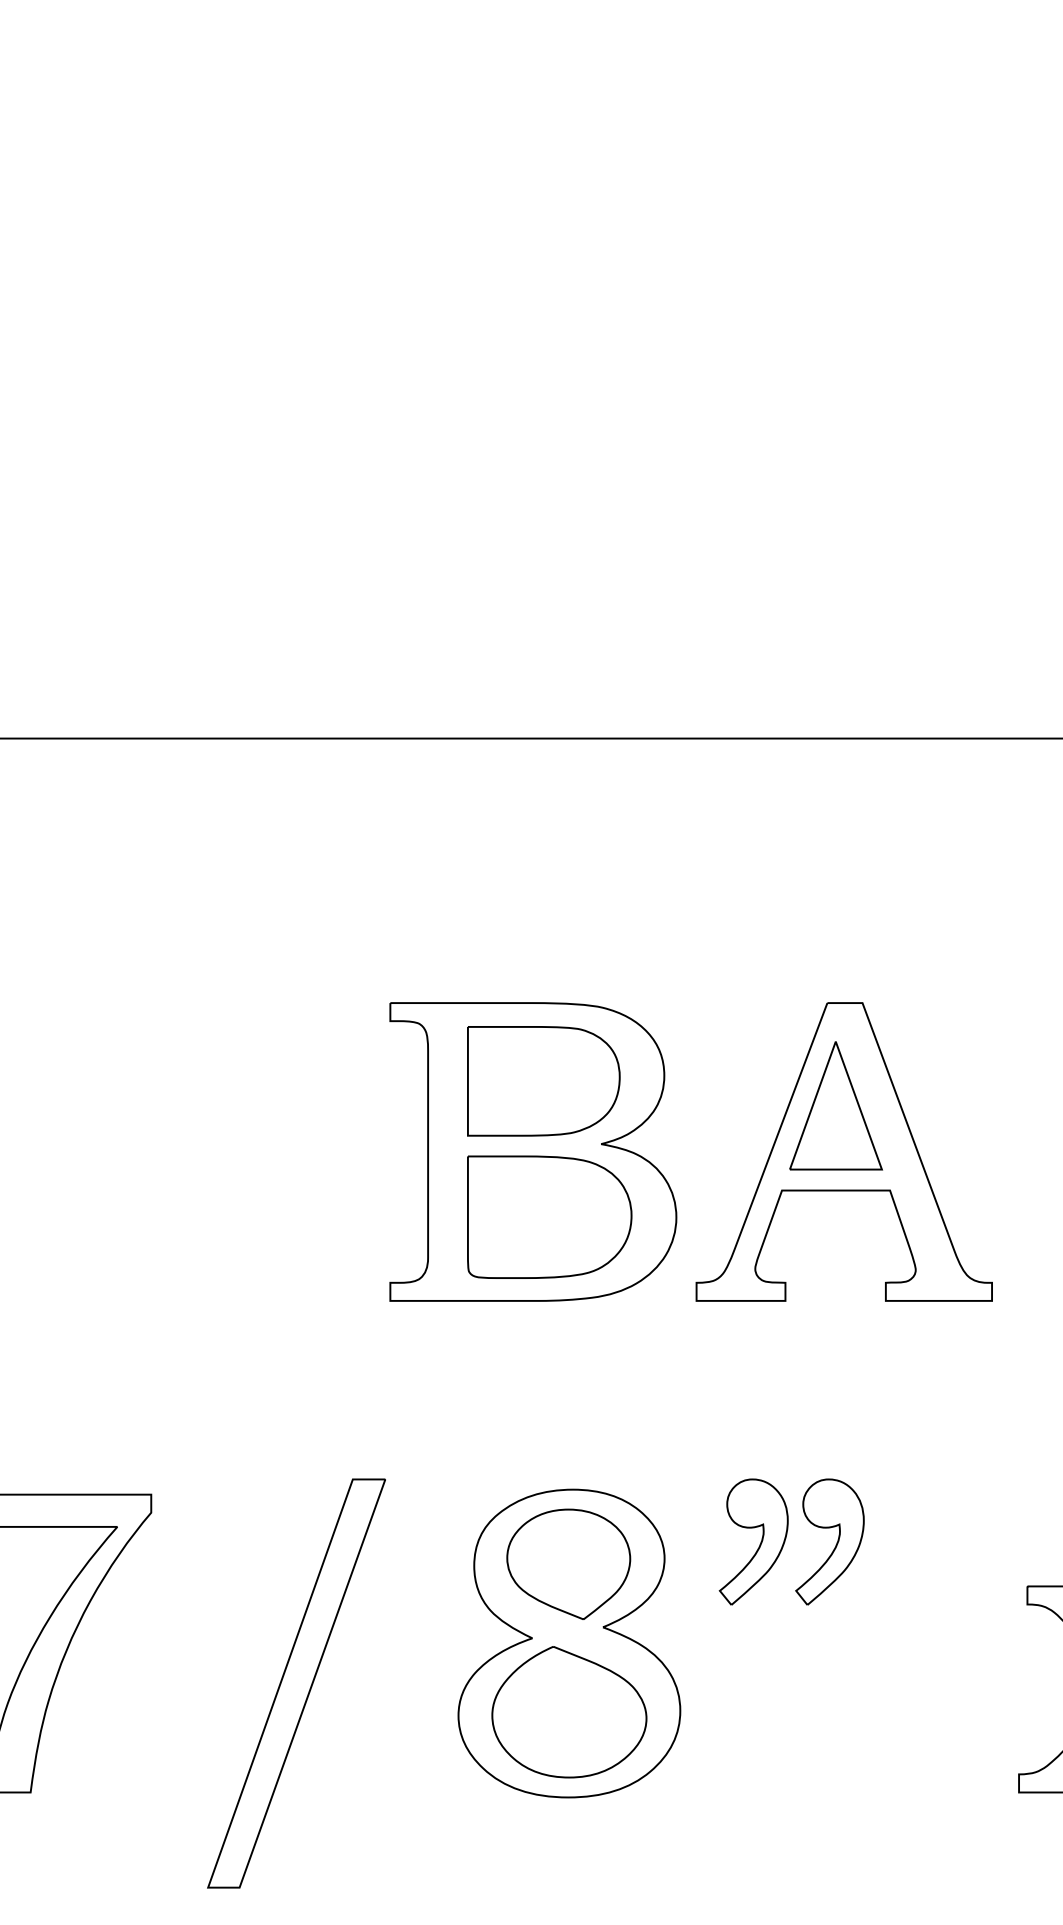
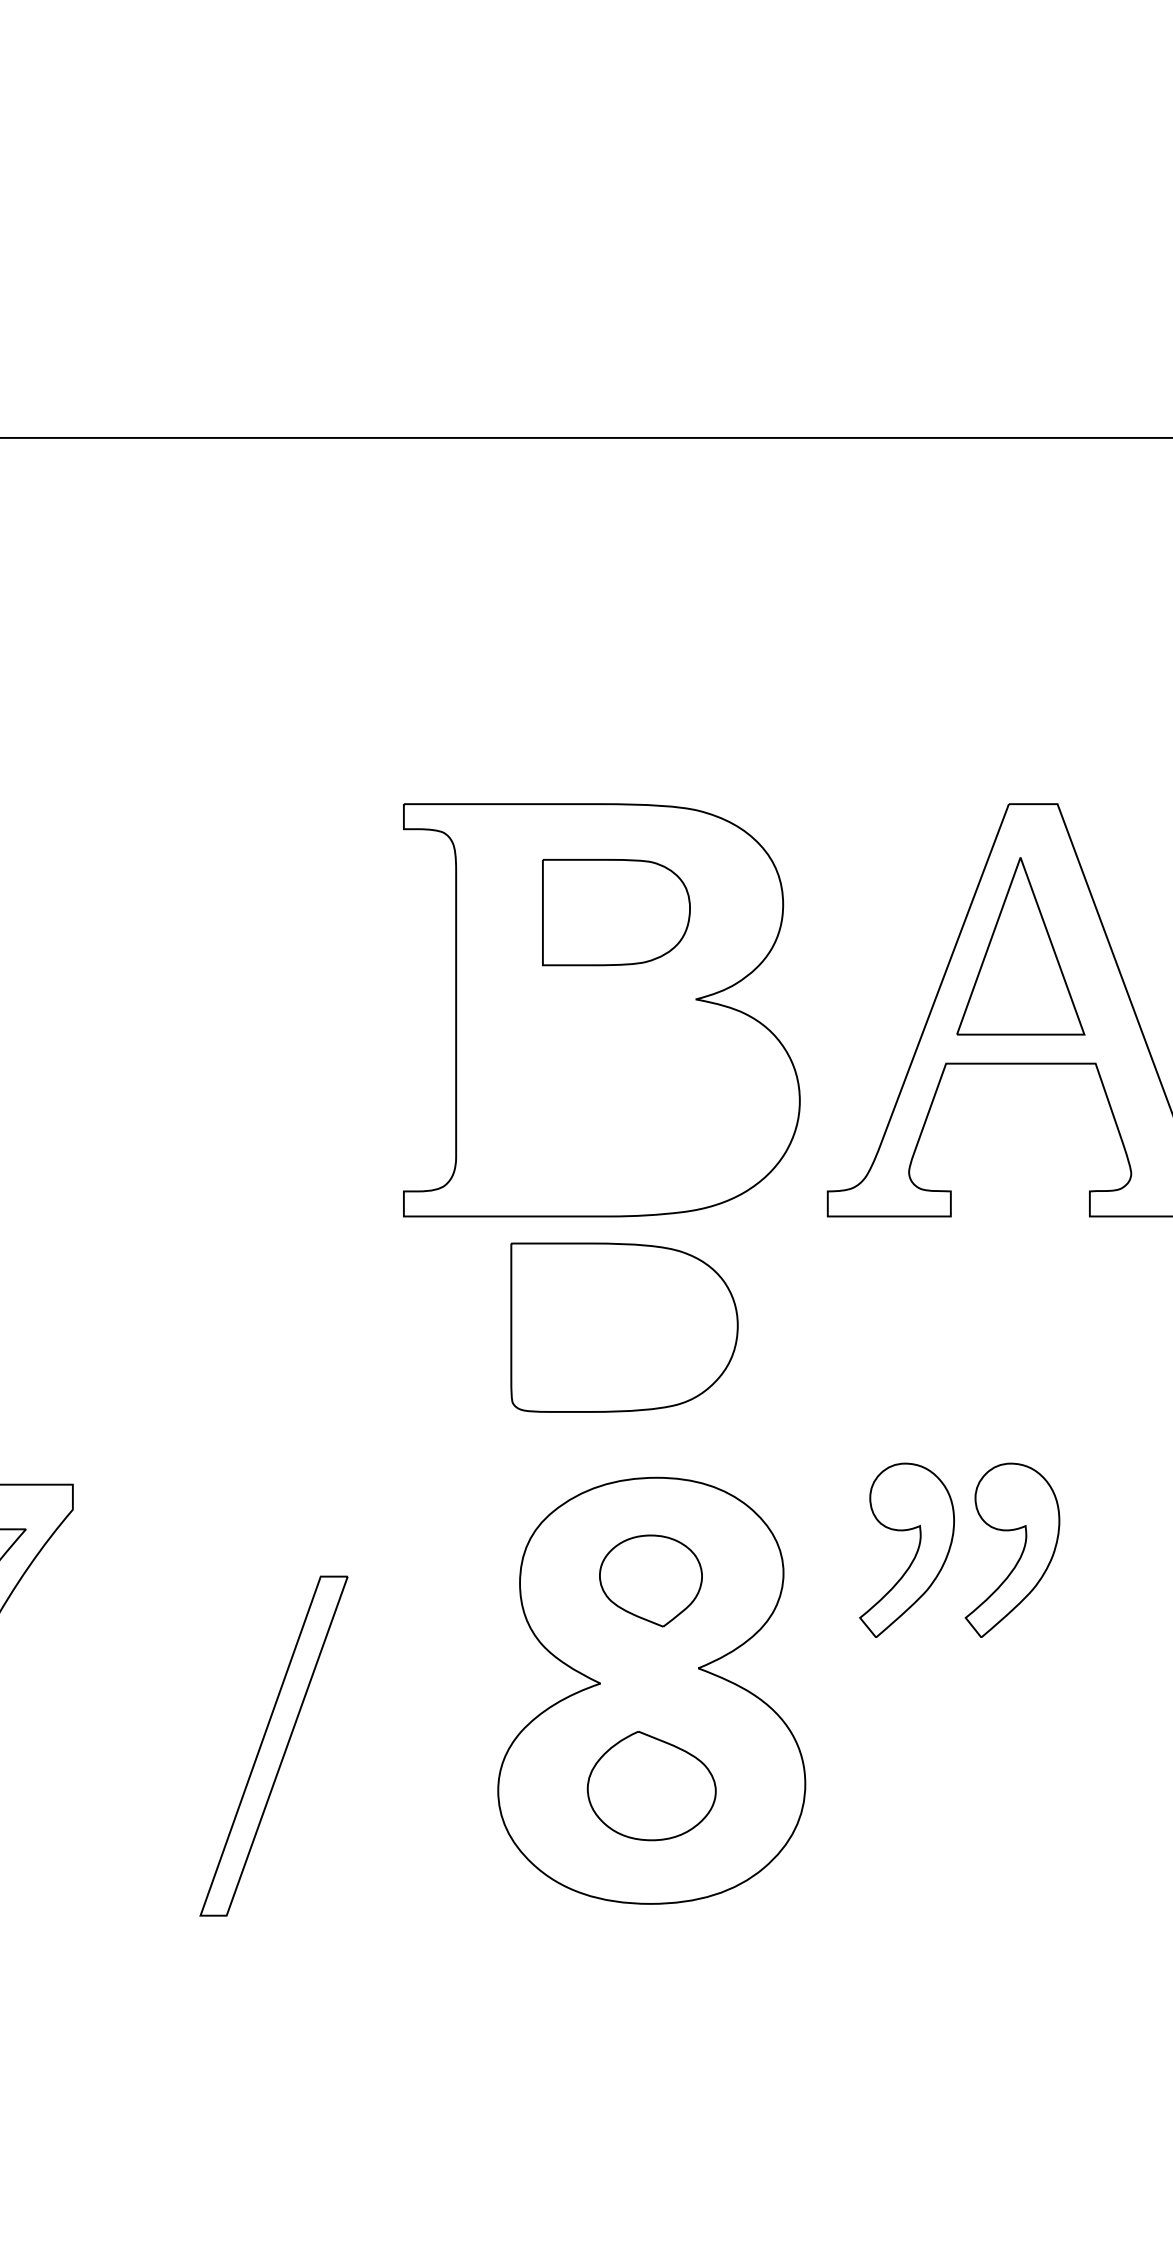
part: (543, 1081) -> (615, 912), size x0.7
part: (549, 1216) -> (624, 1326), moved
part: (568, 1563) -> (650, 1579), size x0.6
part: (296, 1683) -> (273, 1746), size x0.6
part: (569, 1712) -> (651, 1786), size x0.6

